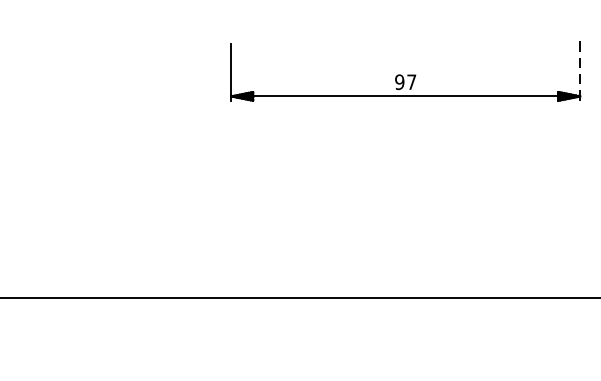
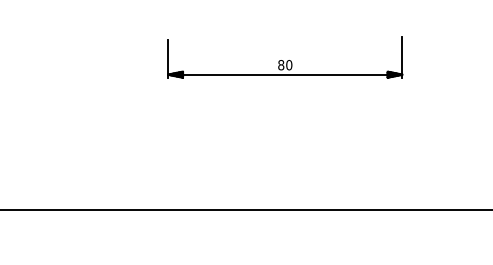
line: (580, 69) -> (402, 56), dashed -> solid
text: (406, 82) -> (285, 65), 97 -> 80

